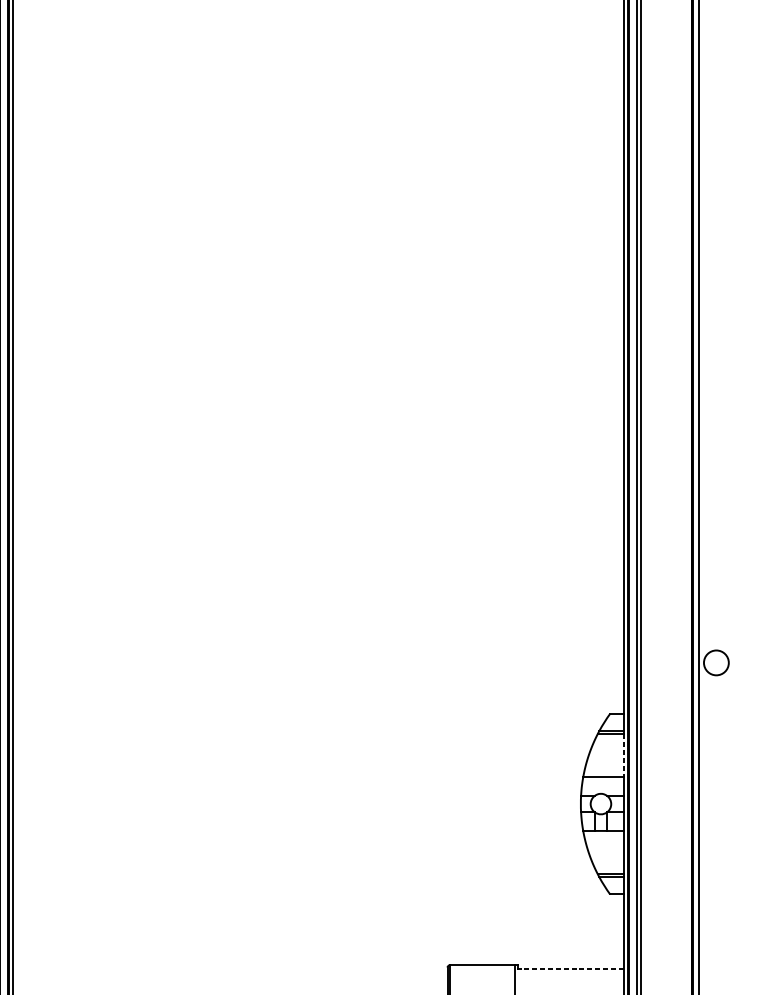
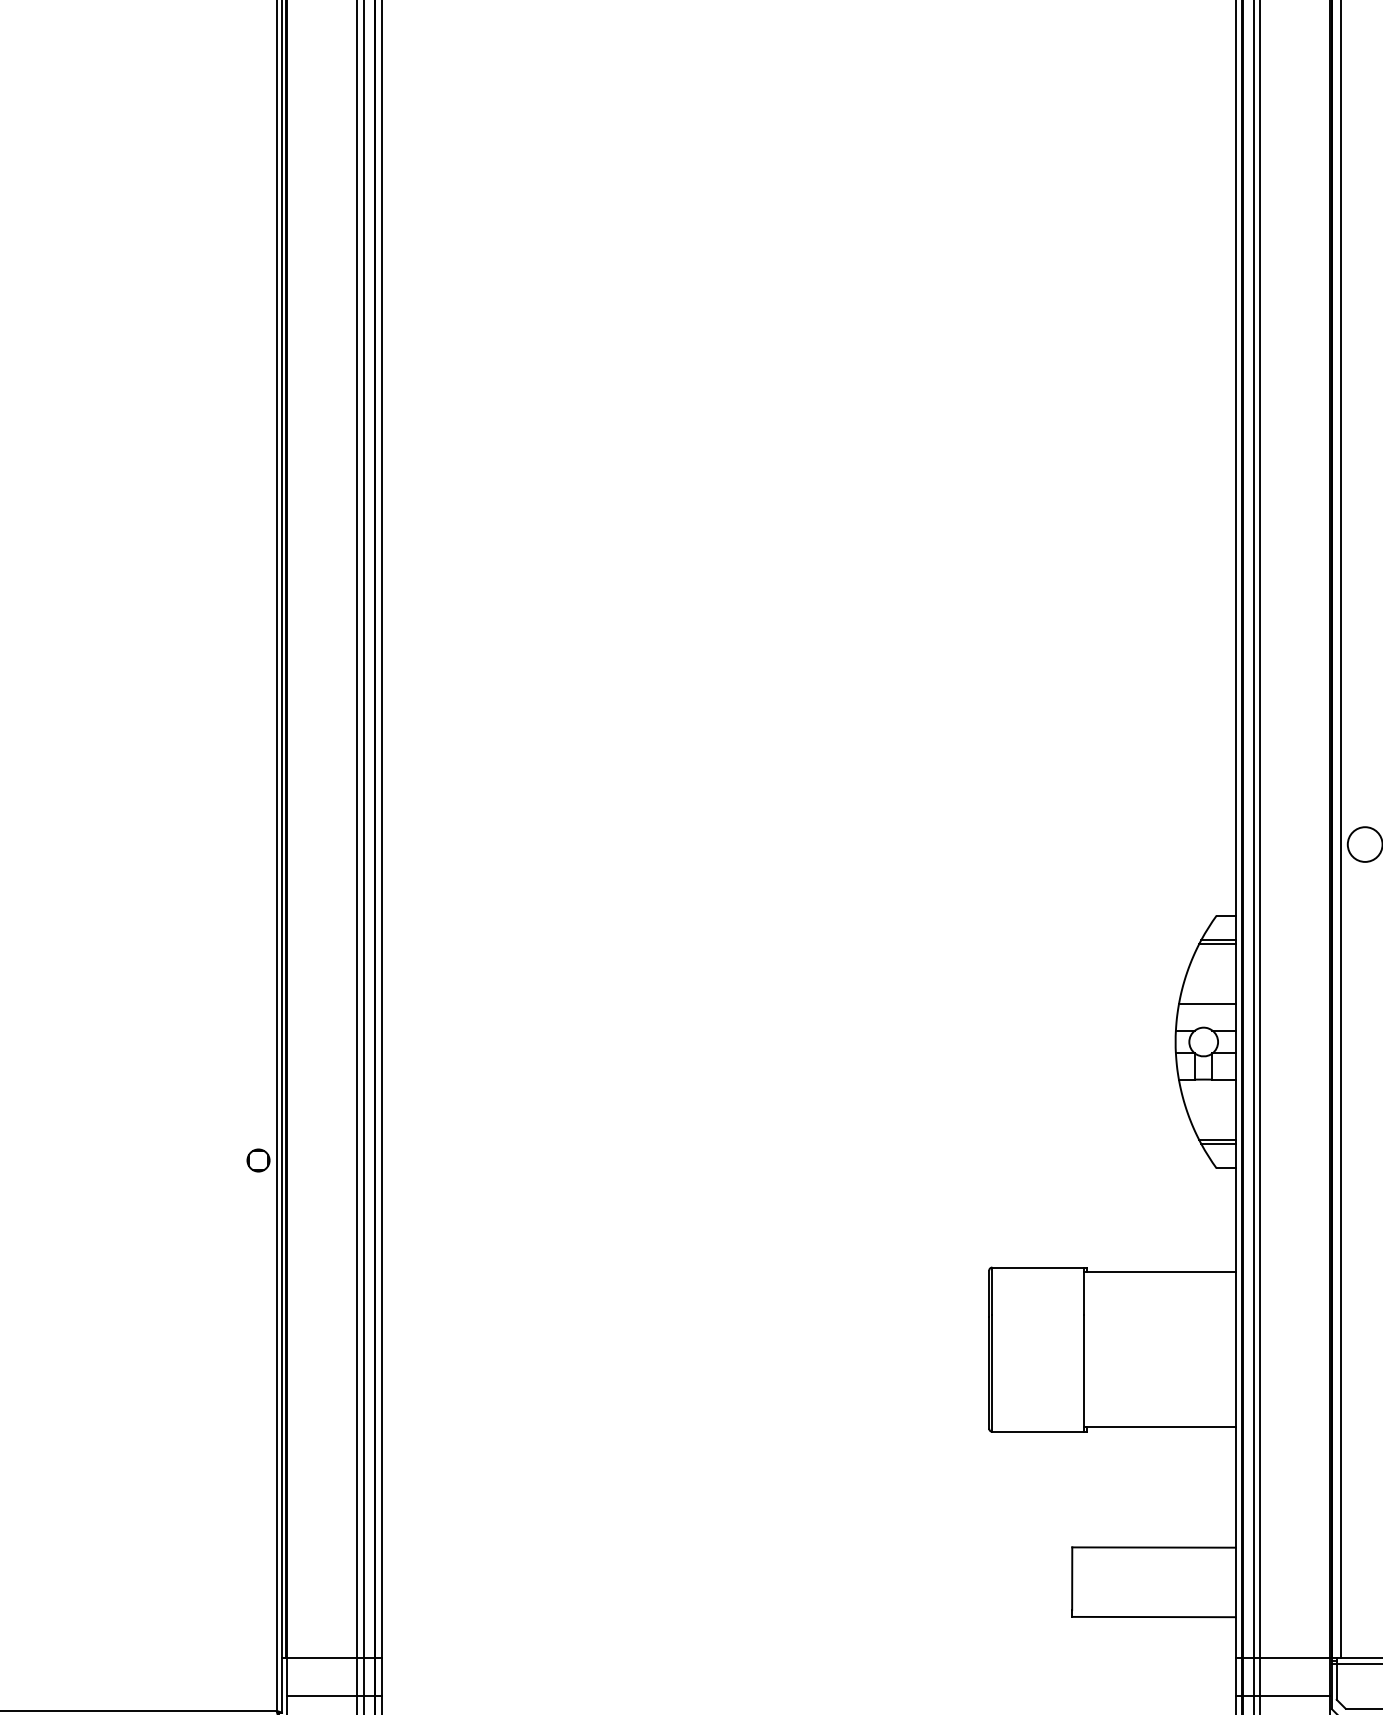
line: (623, 755) -> (1235, 974), dashed -> solid
line: (569, 968) -> (1159, 1272), dashed -> solid

